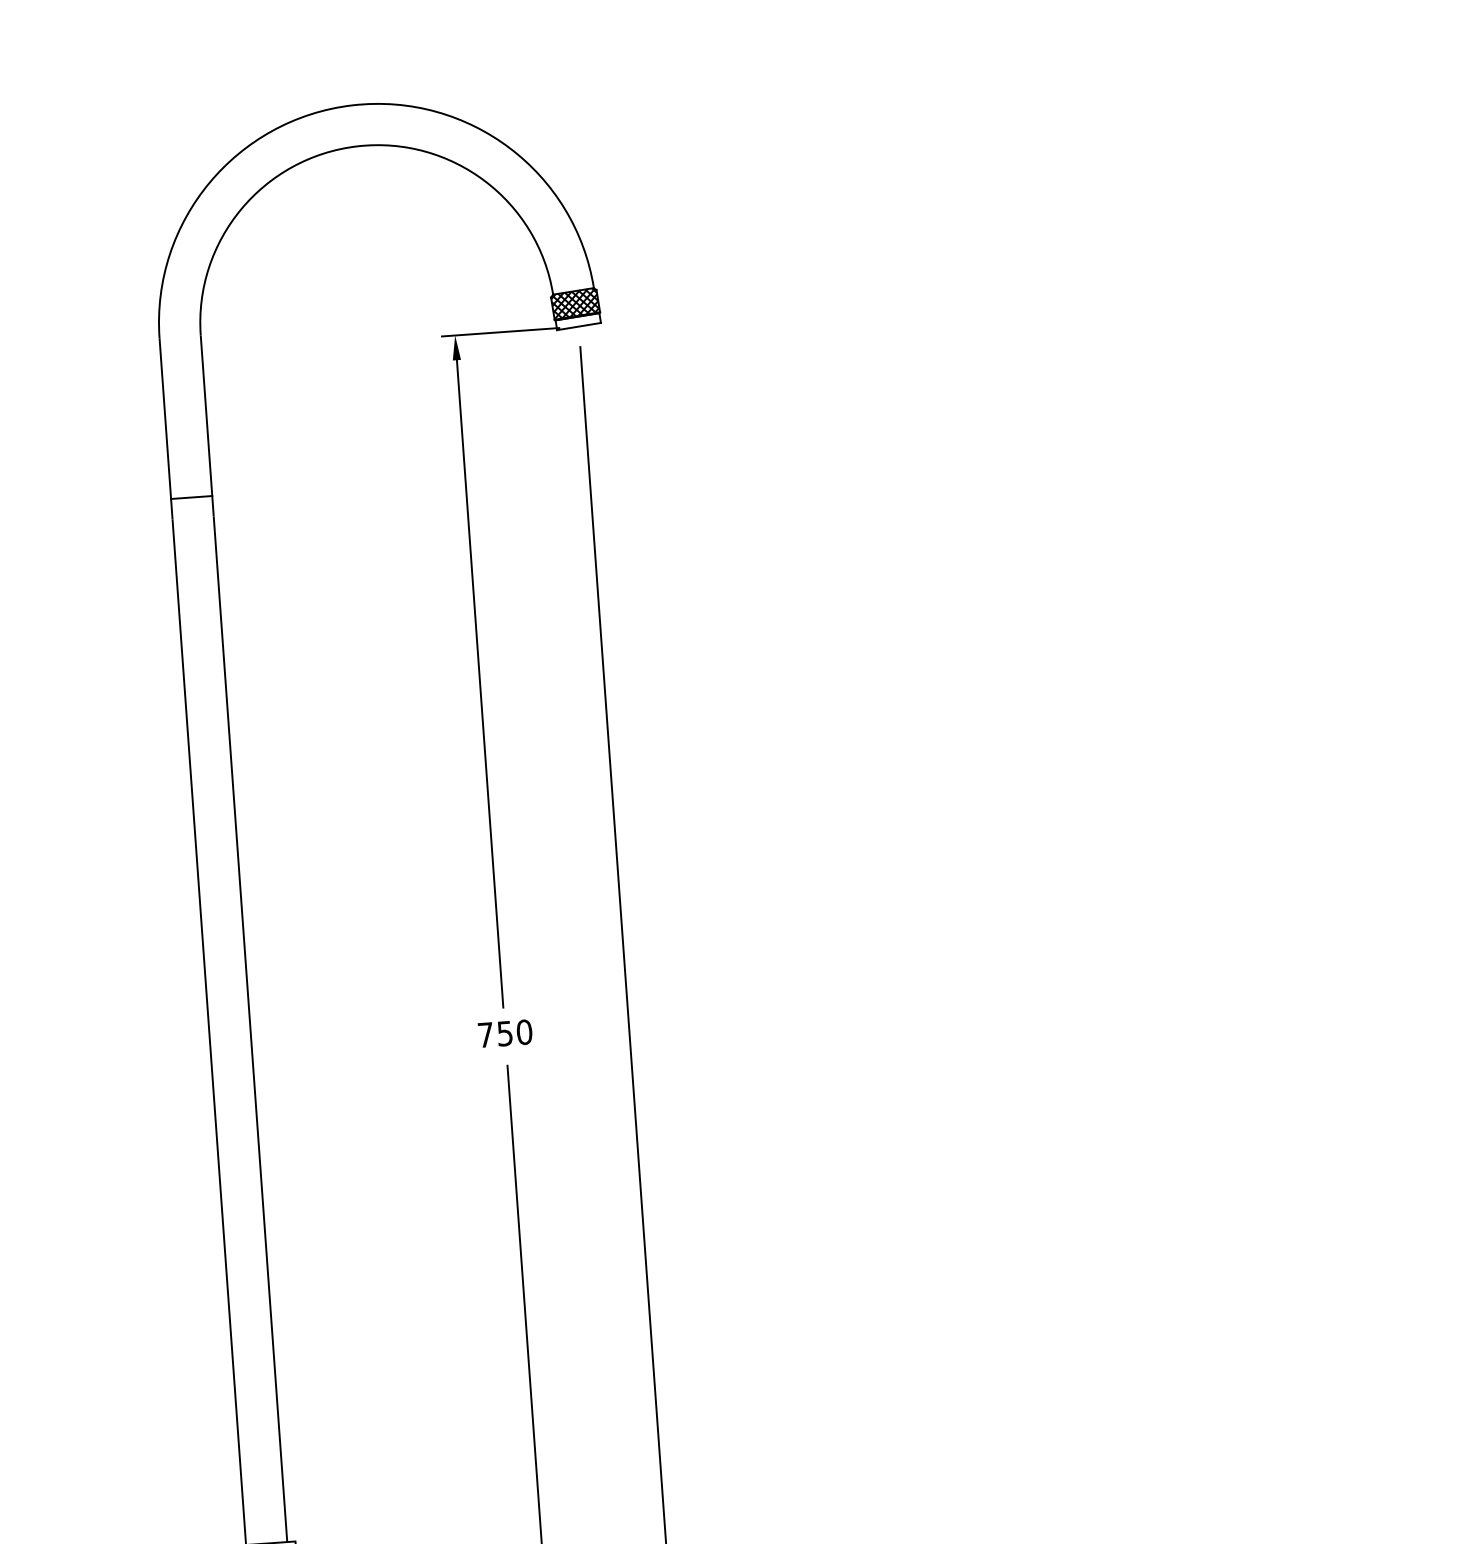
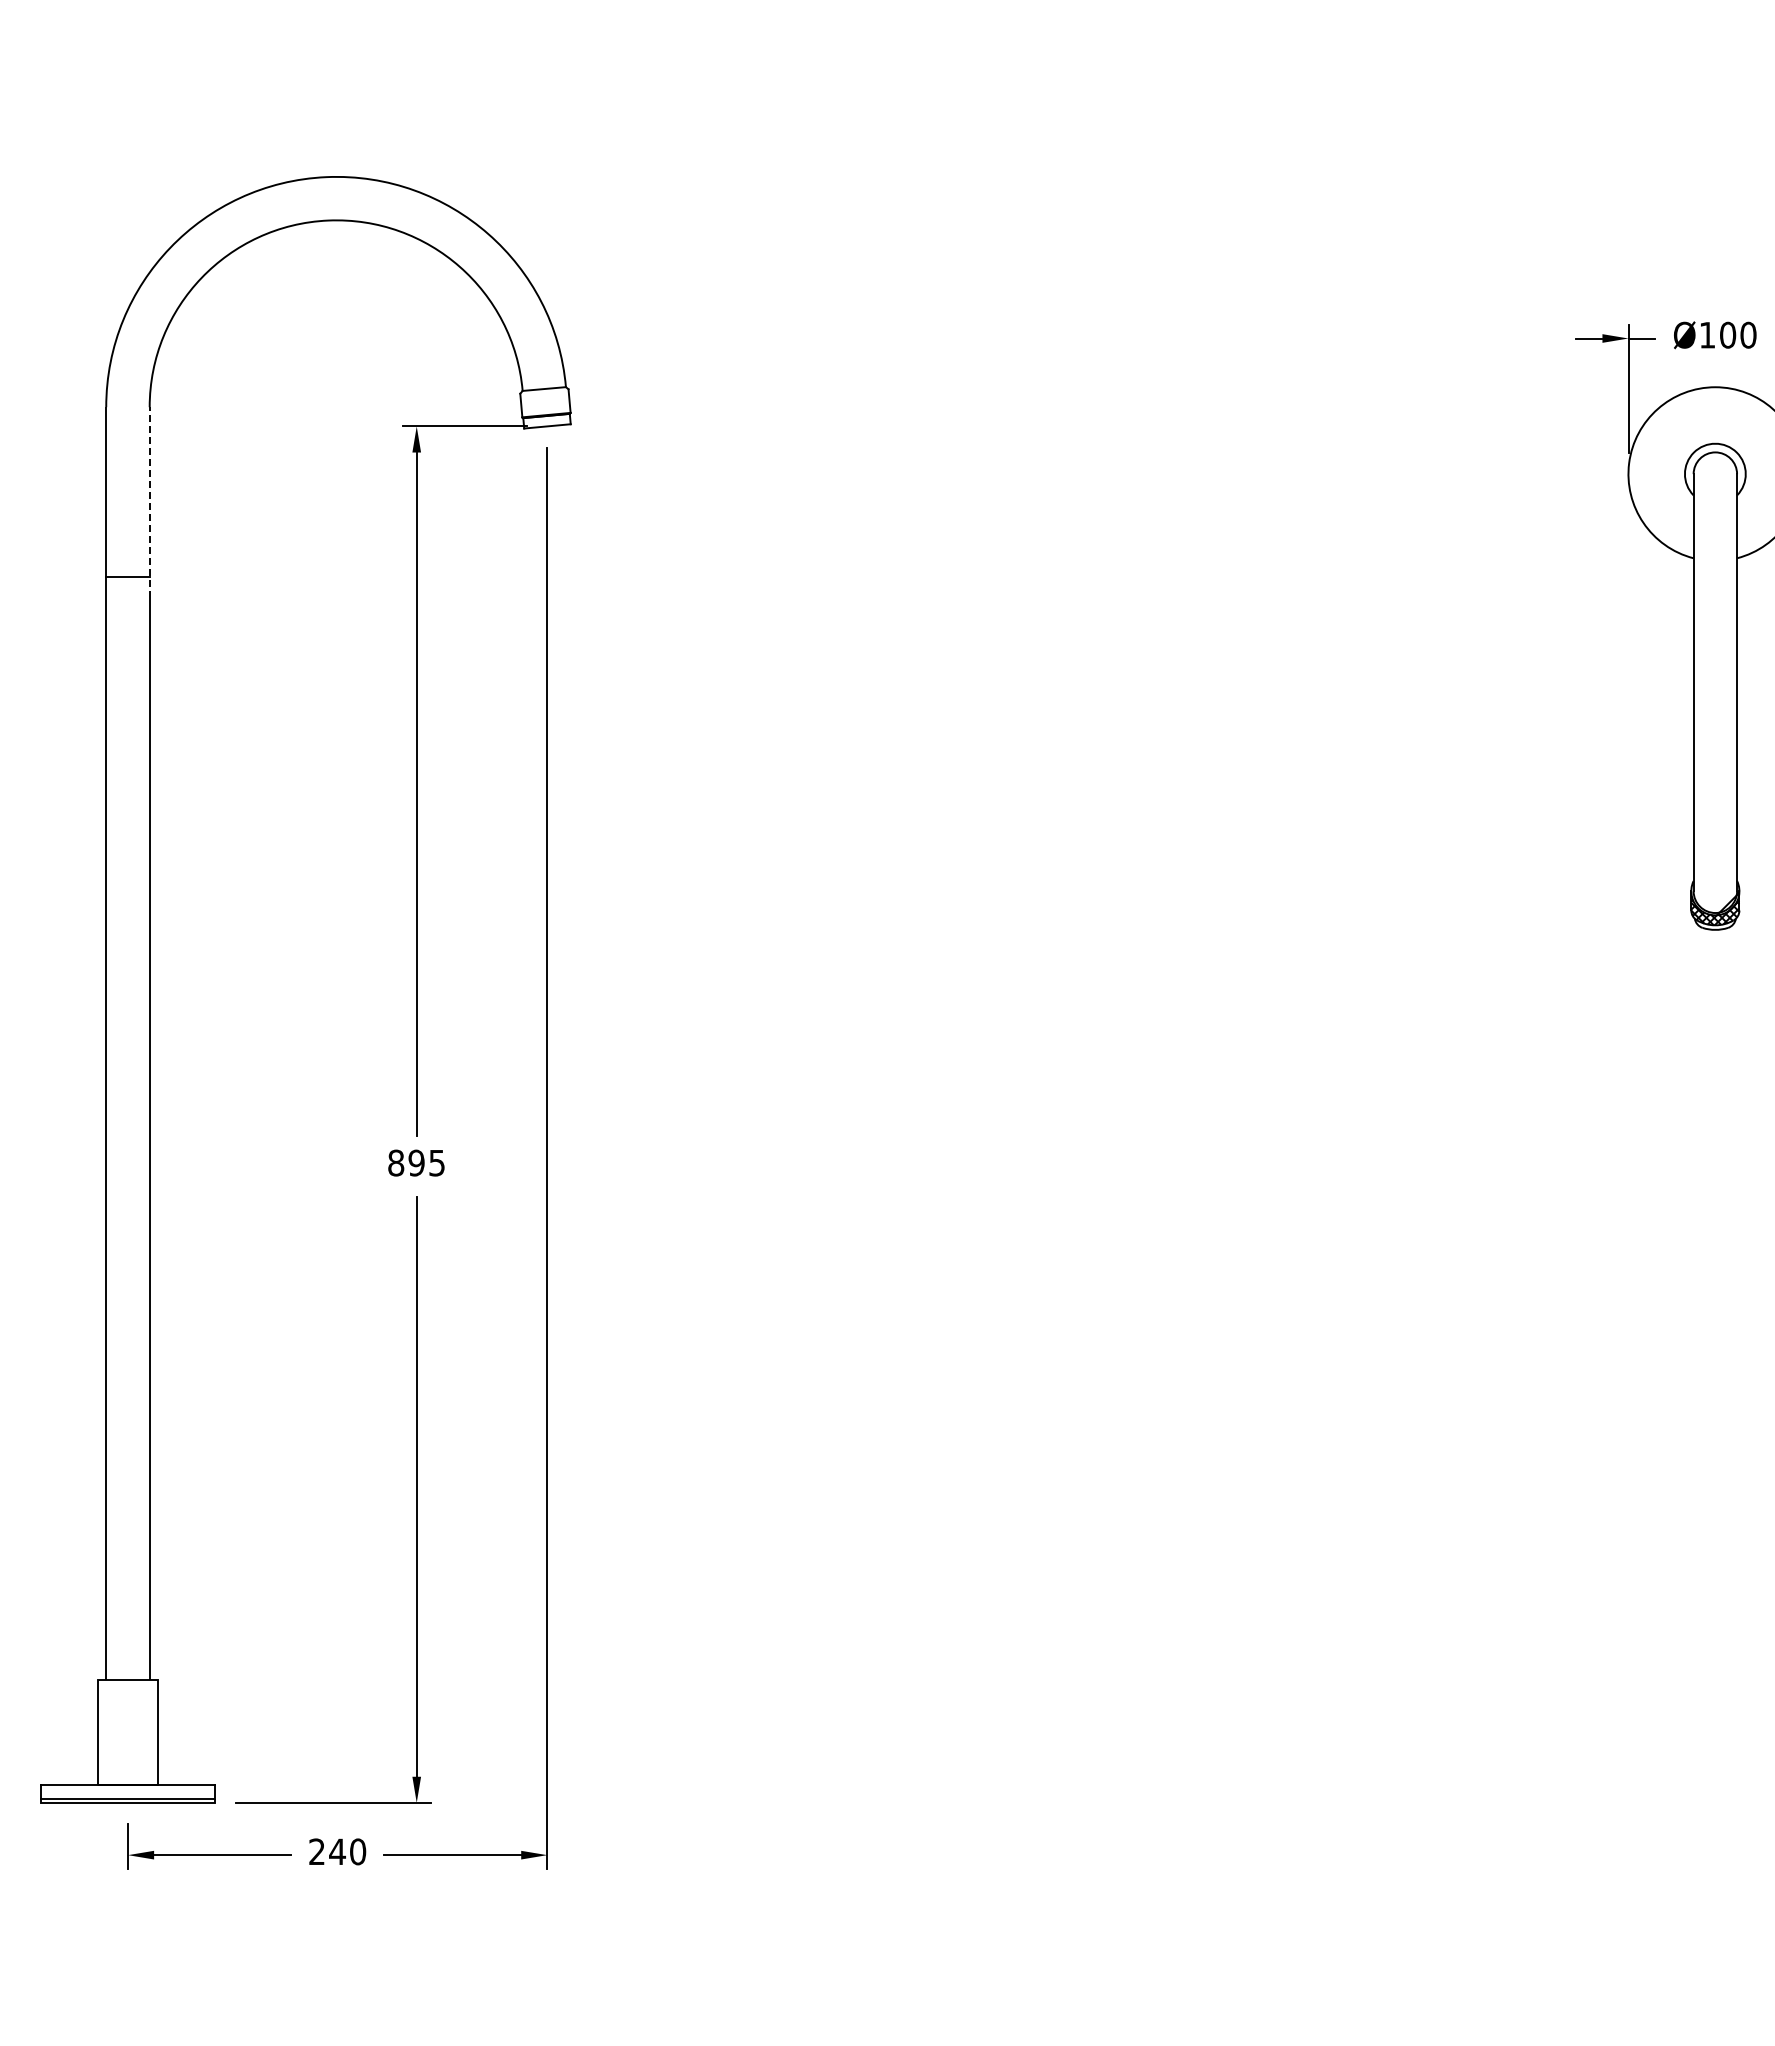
hatch: (575, 304) -> (545, 402), removed
line: (207, 425) -> (149, 502), solid -> dashed
text: (504, 1033) -> (416, 1162), 750 -> 895

